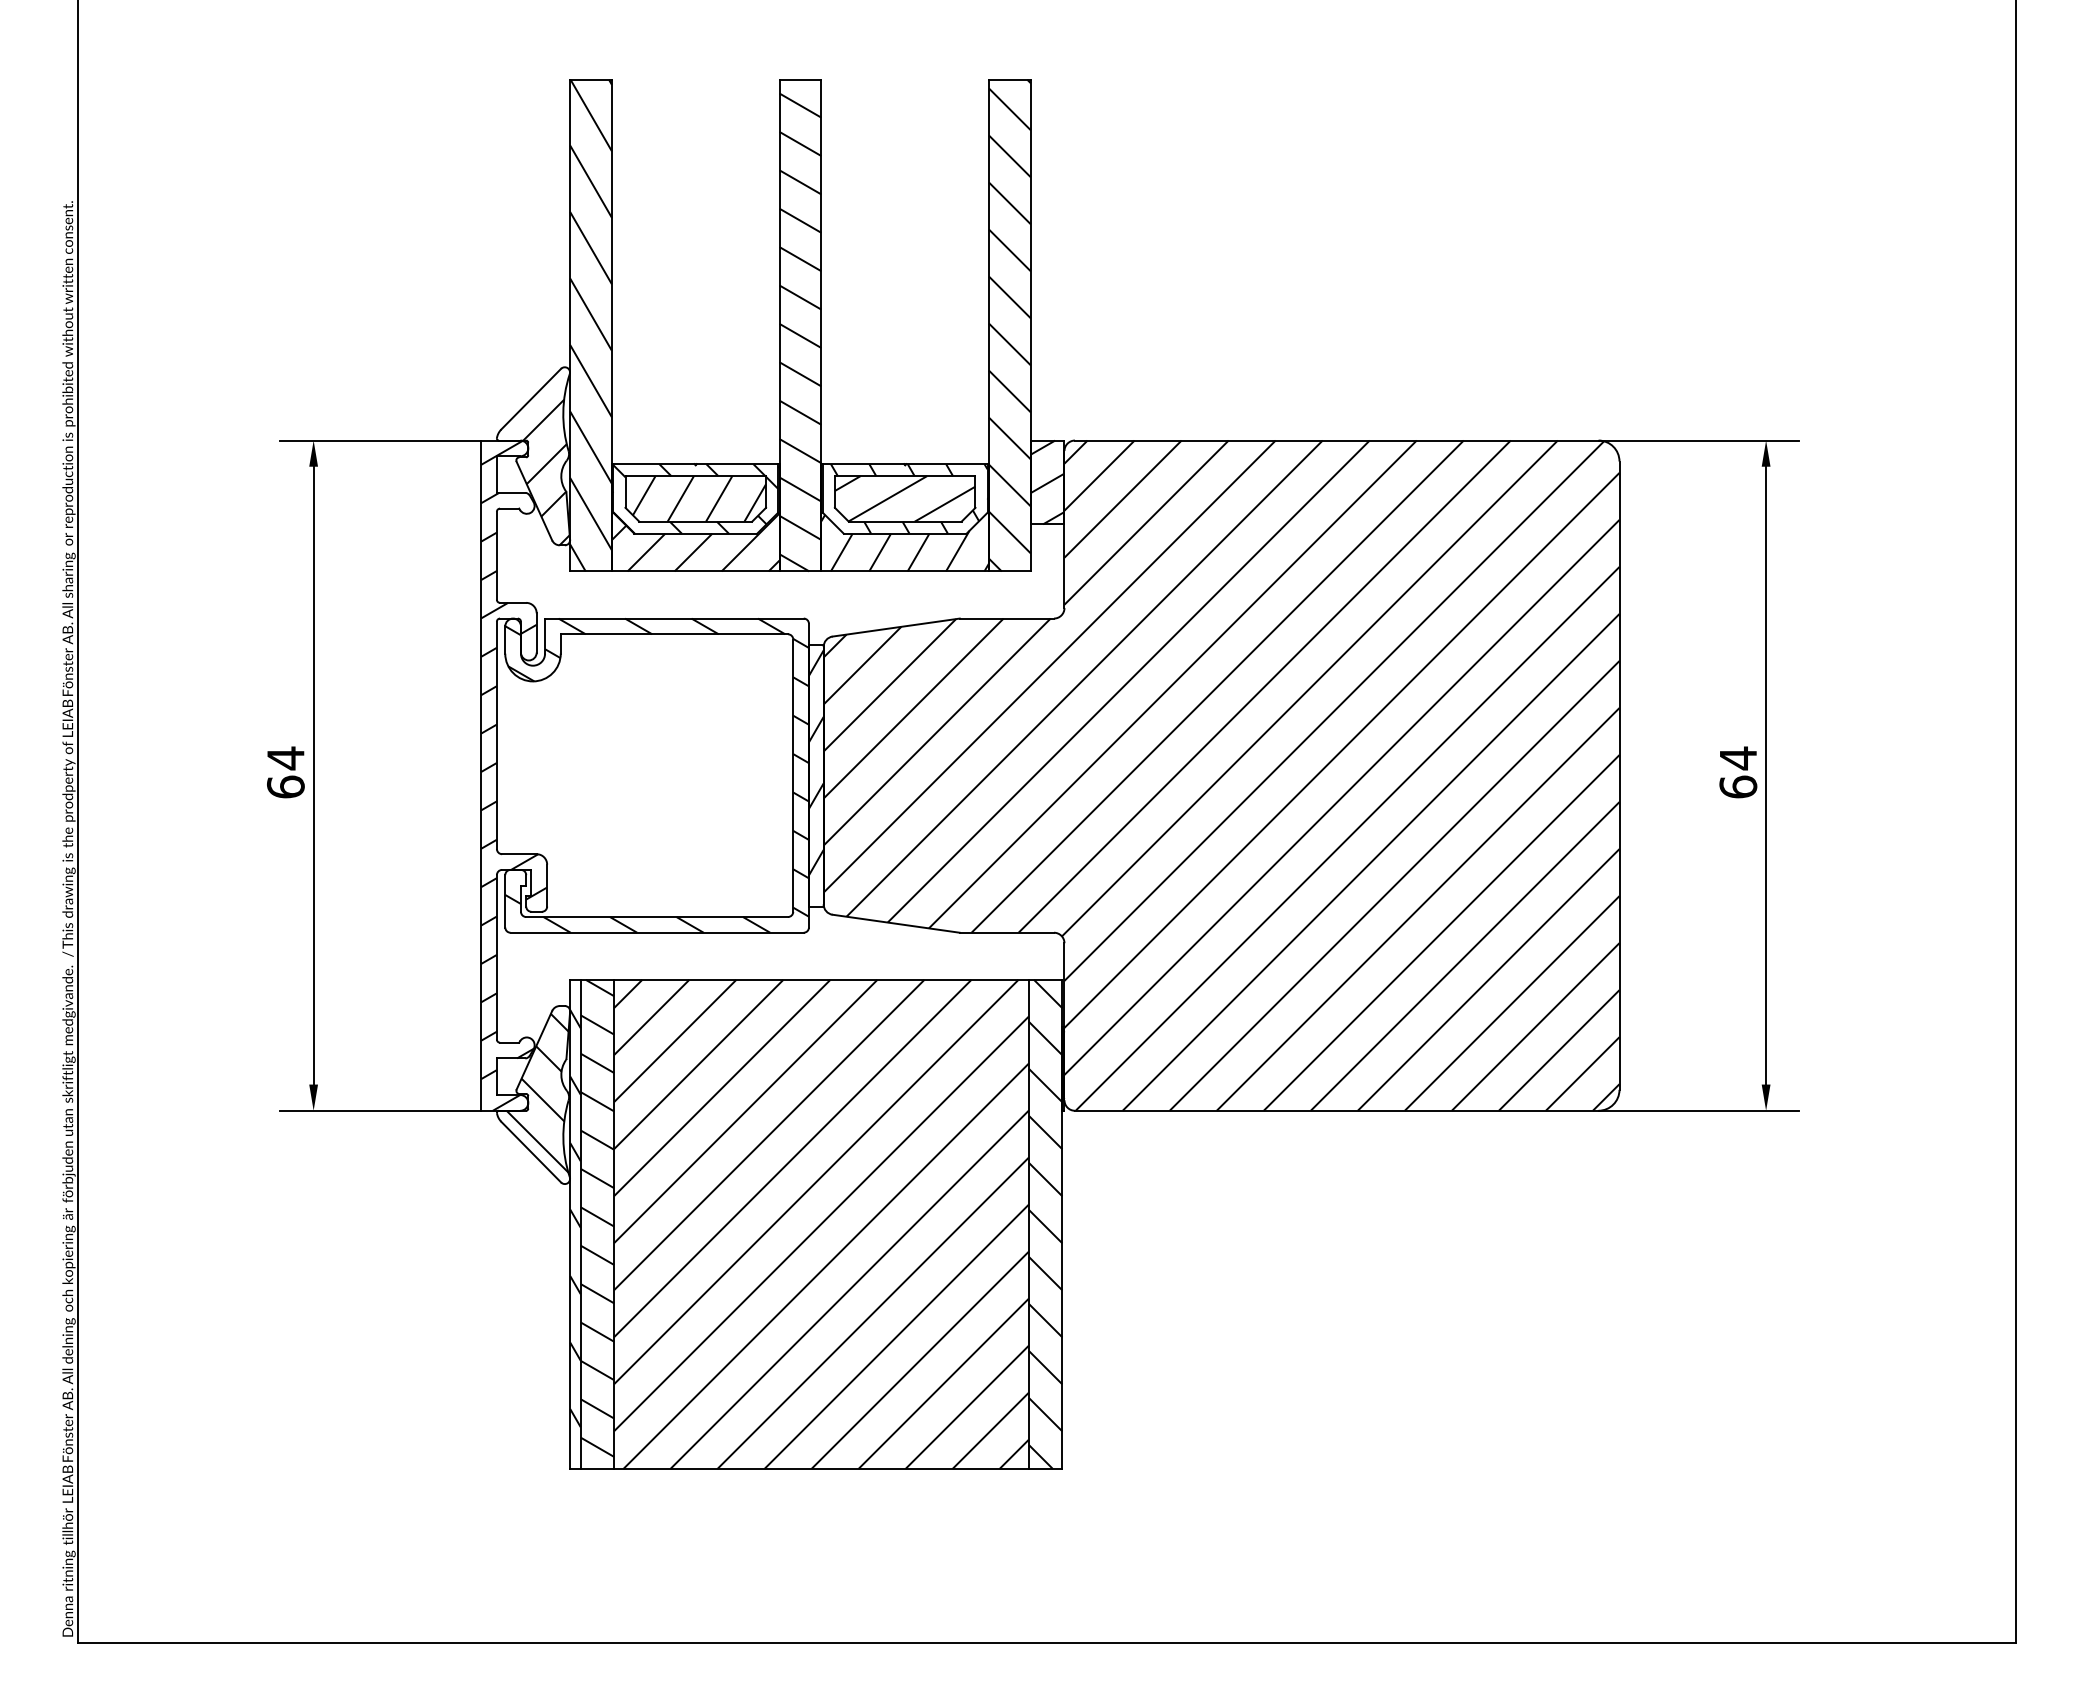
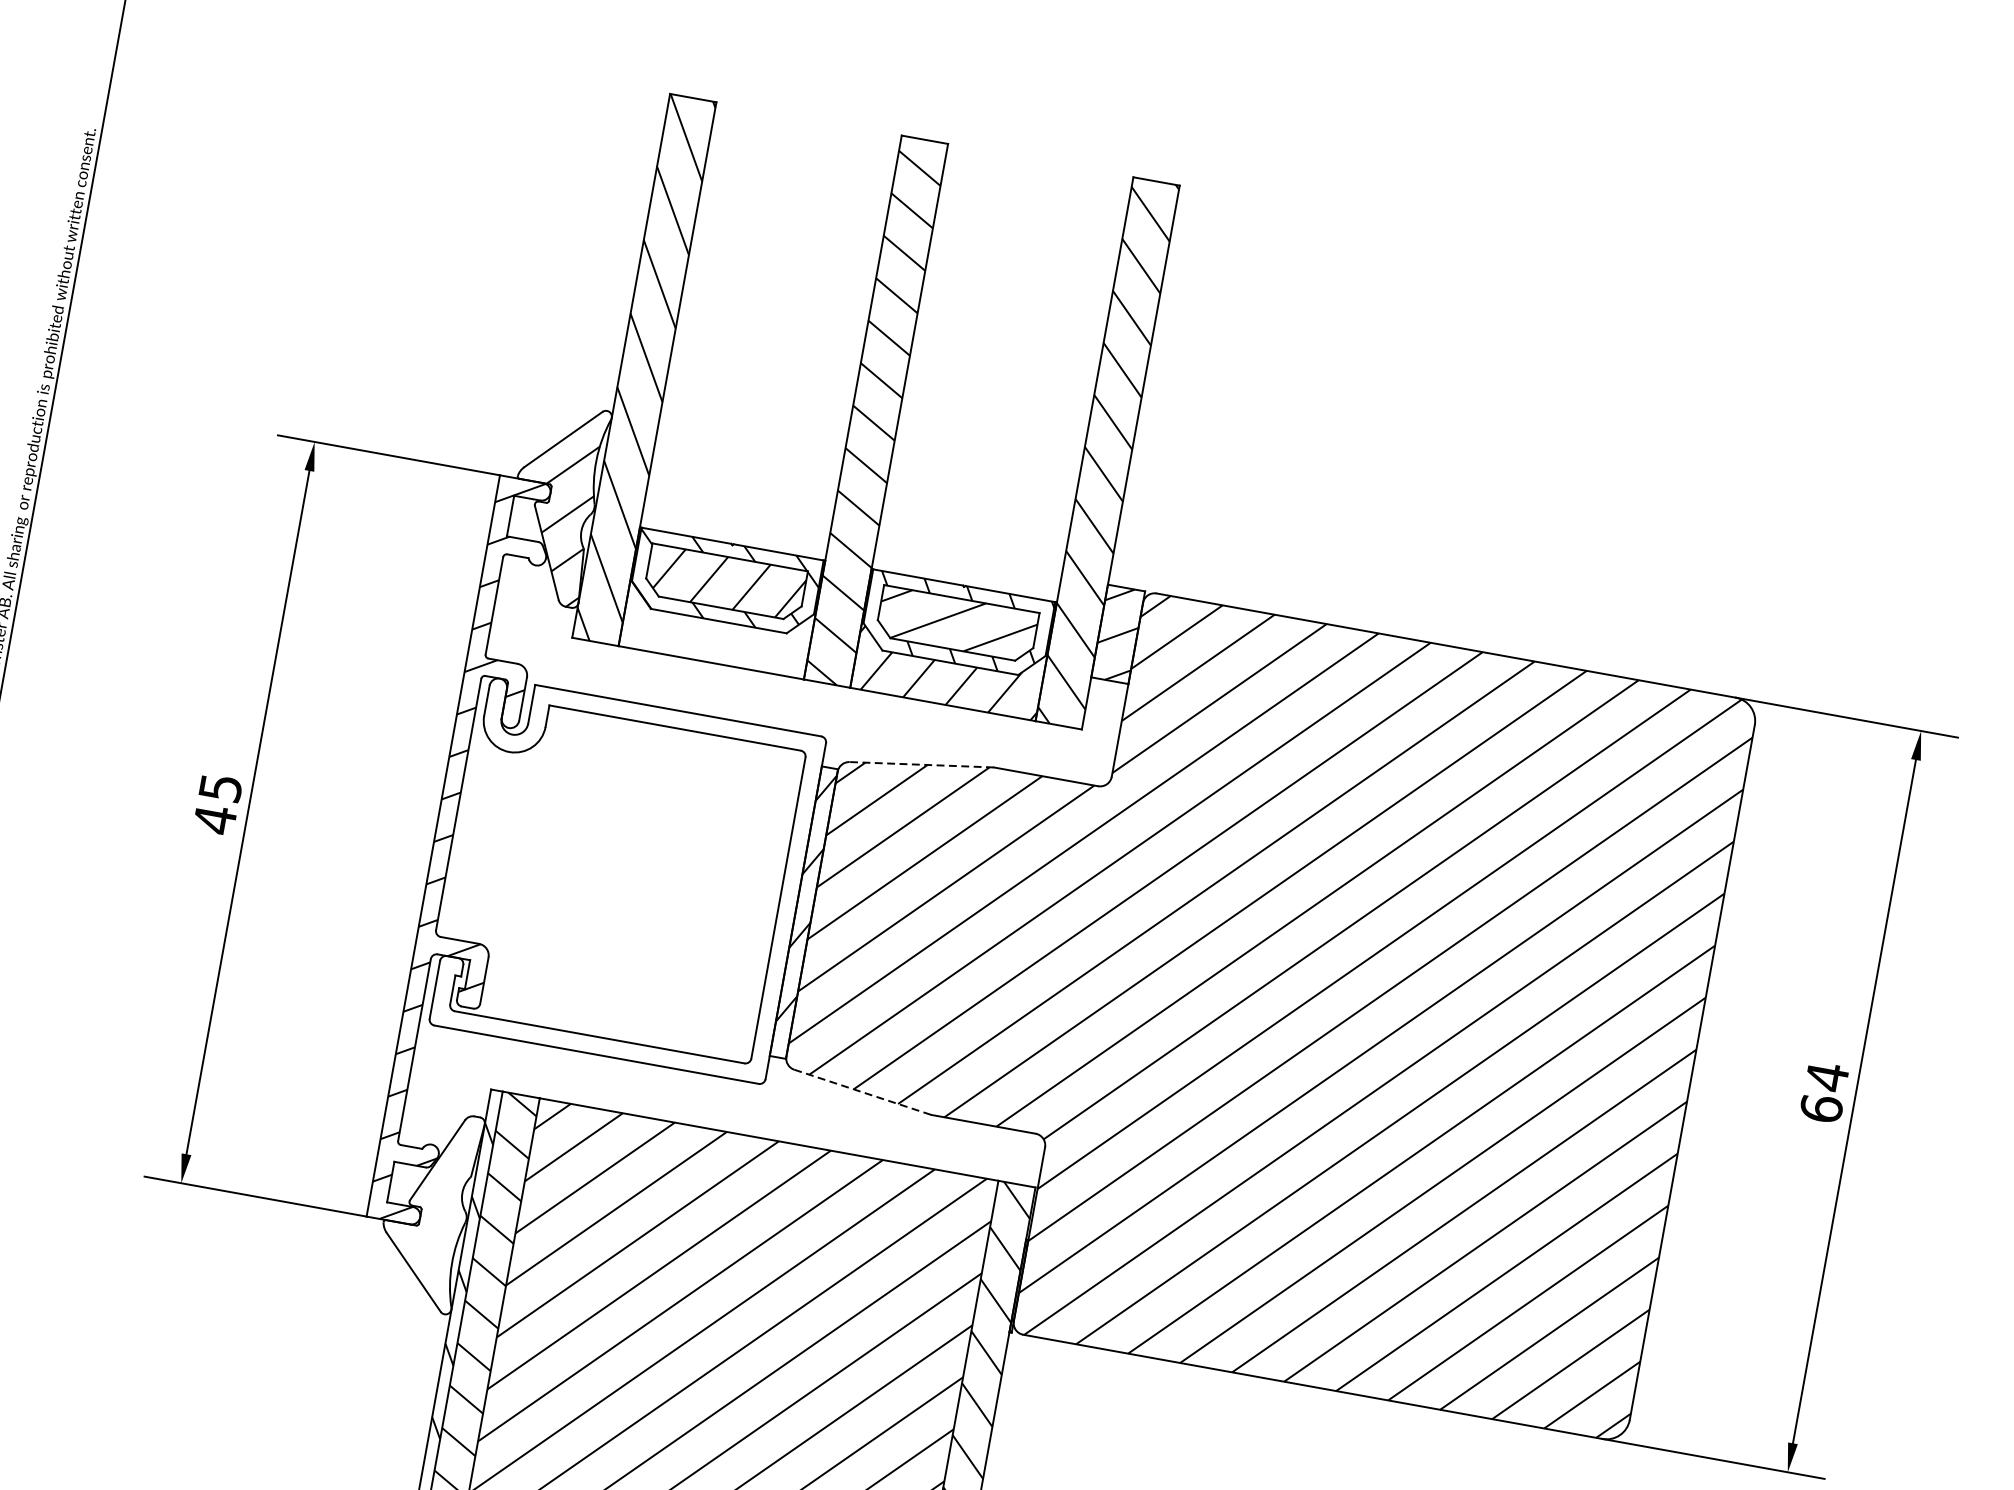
hatch: (695, 518) -> (721, 604), removed
line: (895, 627) -> (921, 764), solid -> dashed
text: (285, 772) -> (217, 803), 64 -> 45
hatch: (656, 775) -> (627, 880), removed
line: (896, 923) -> (863, 1092), solid -> dashed
hatch: (537, 1093) -> (432, 1208), removed

